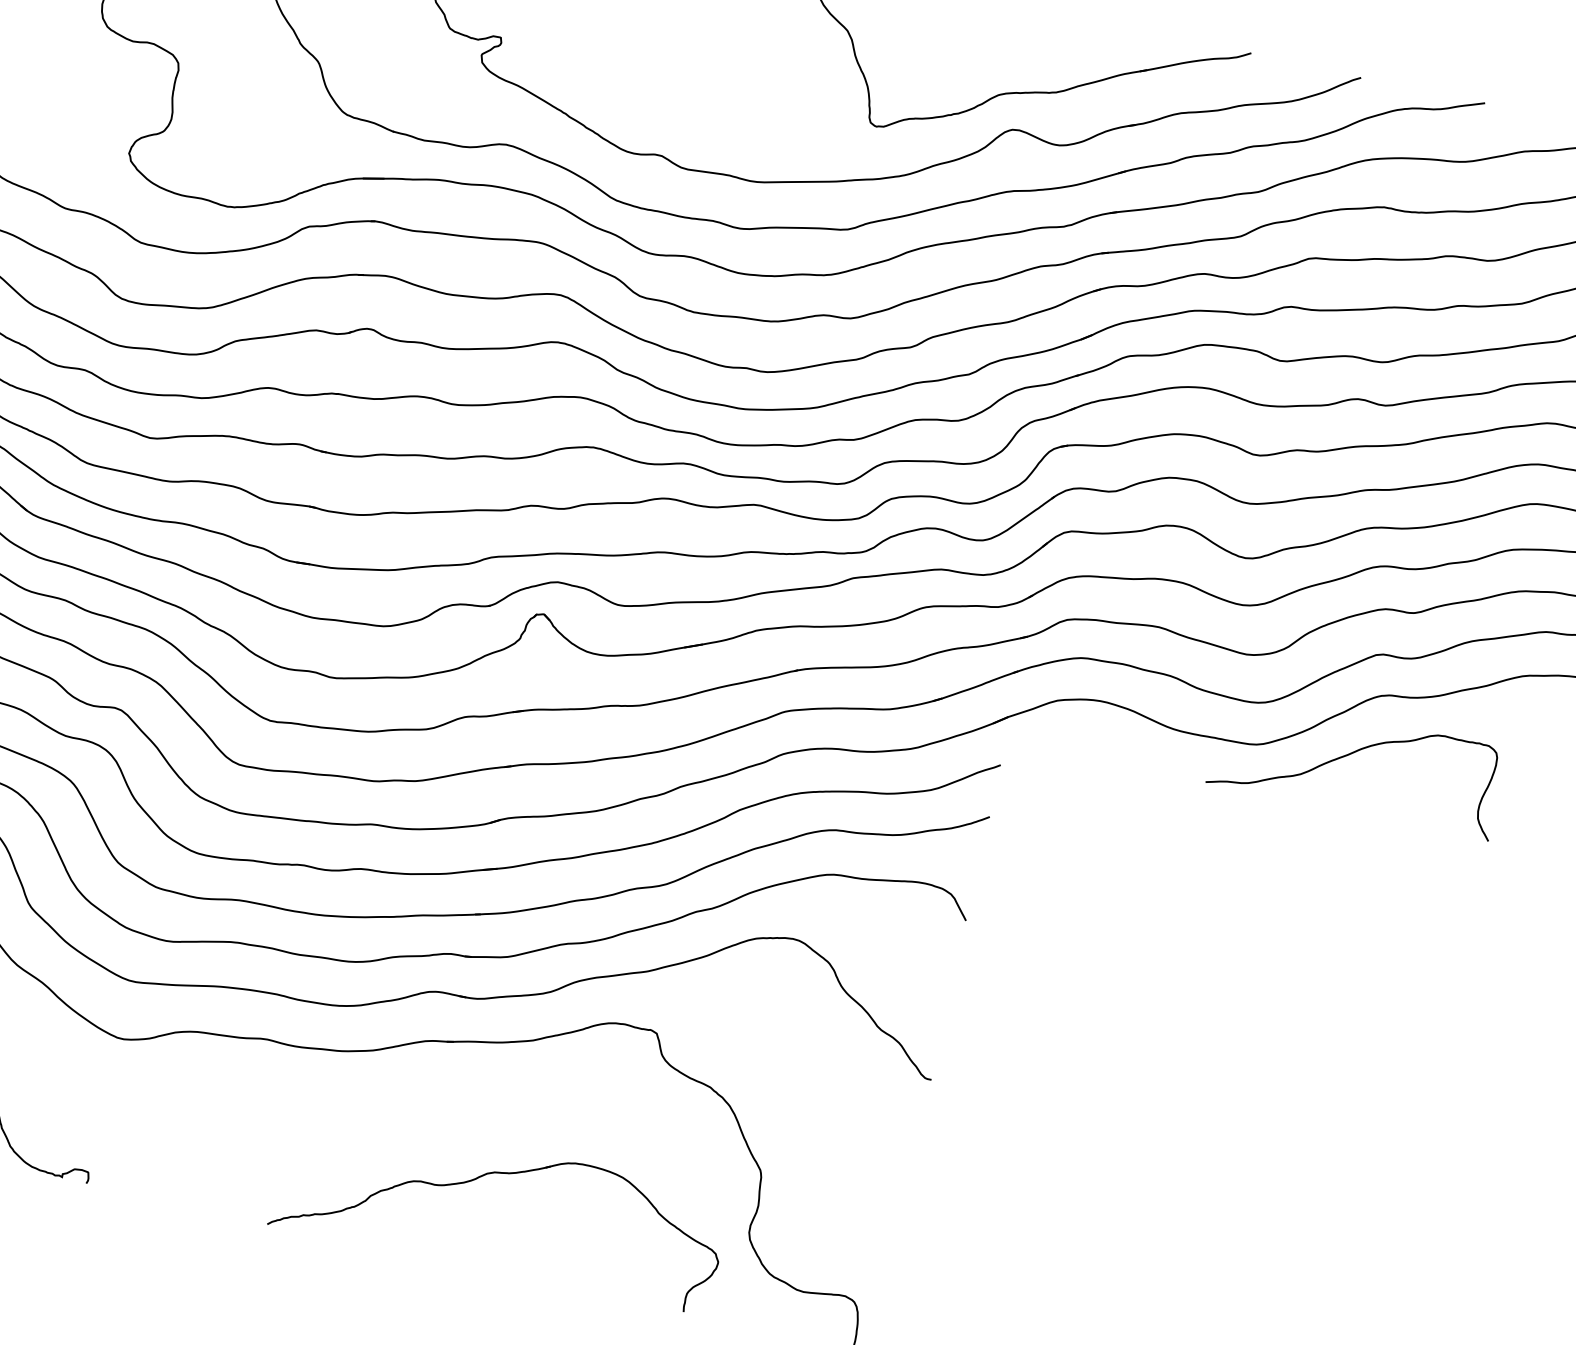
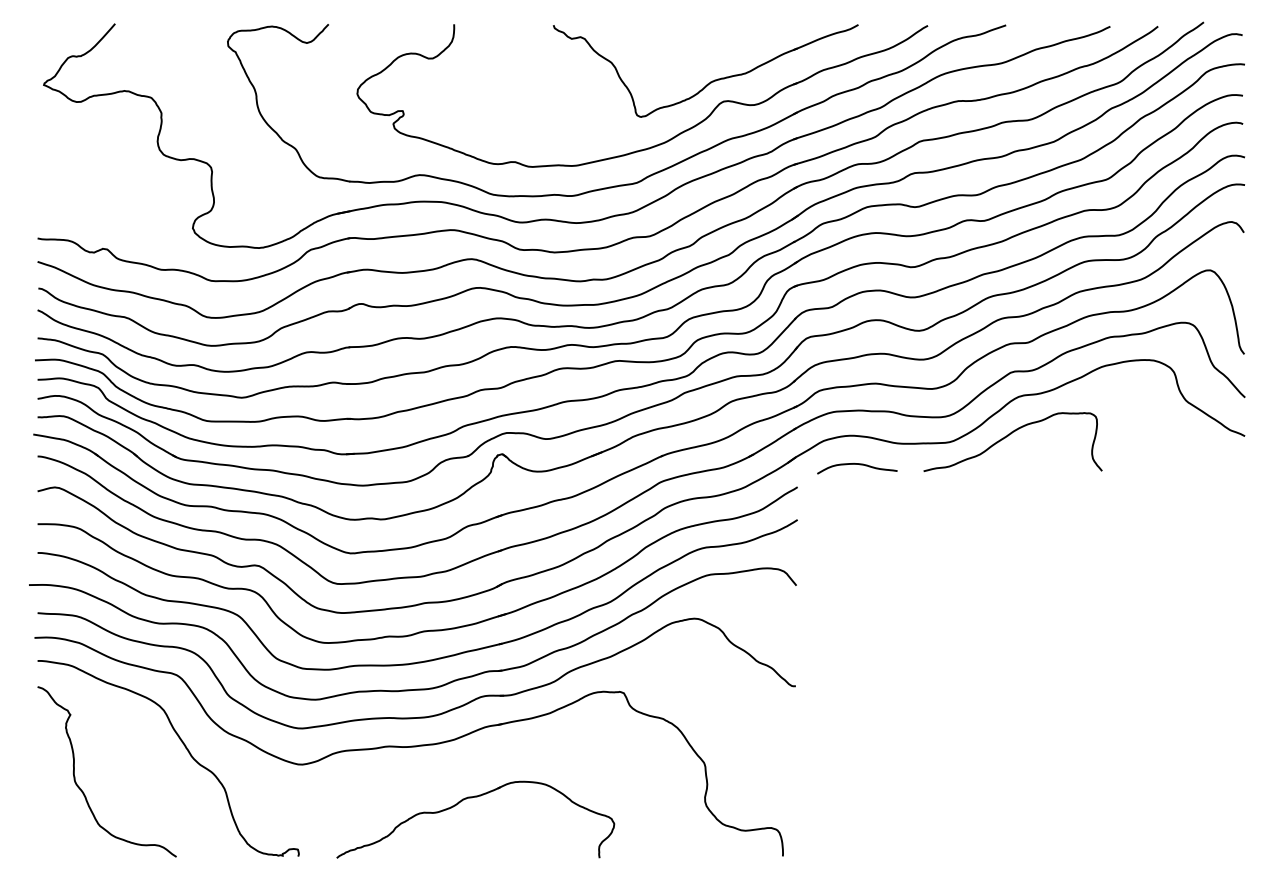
curve: (1105, 751) -> (859, 465), added
part: (502, 1175) -> (472, 798), moved

